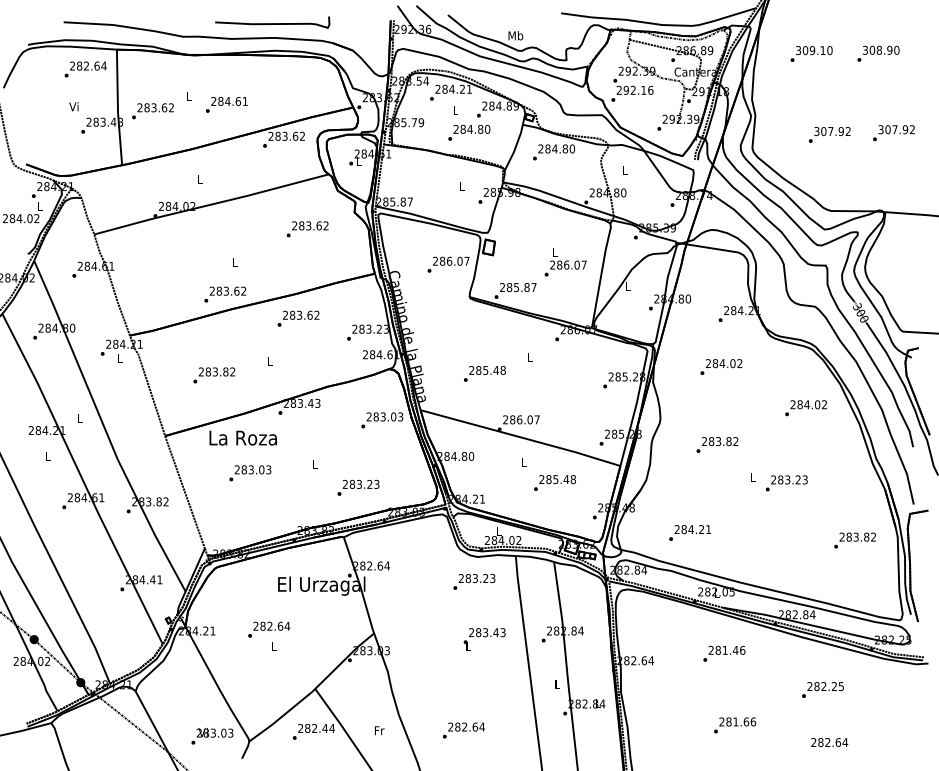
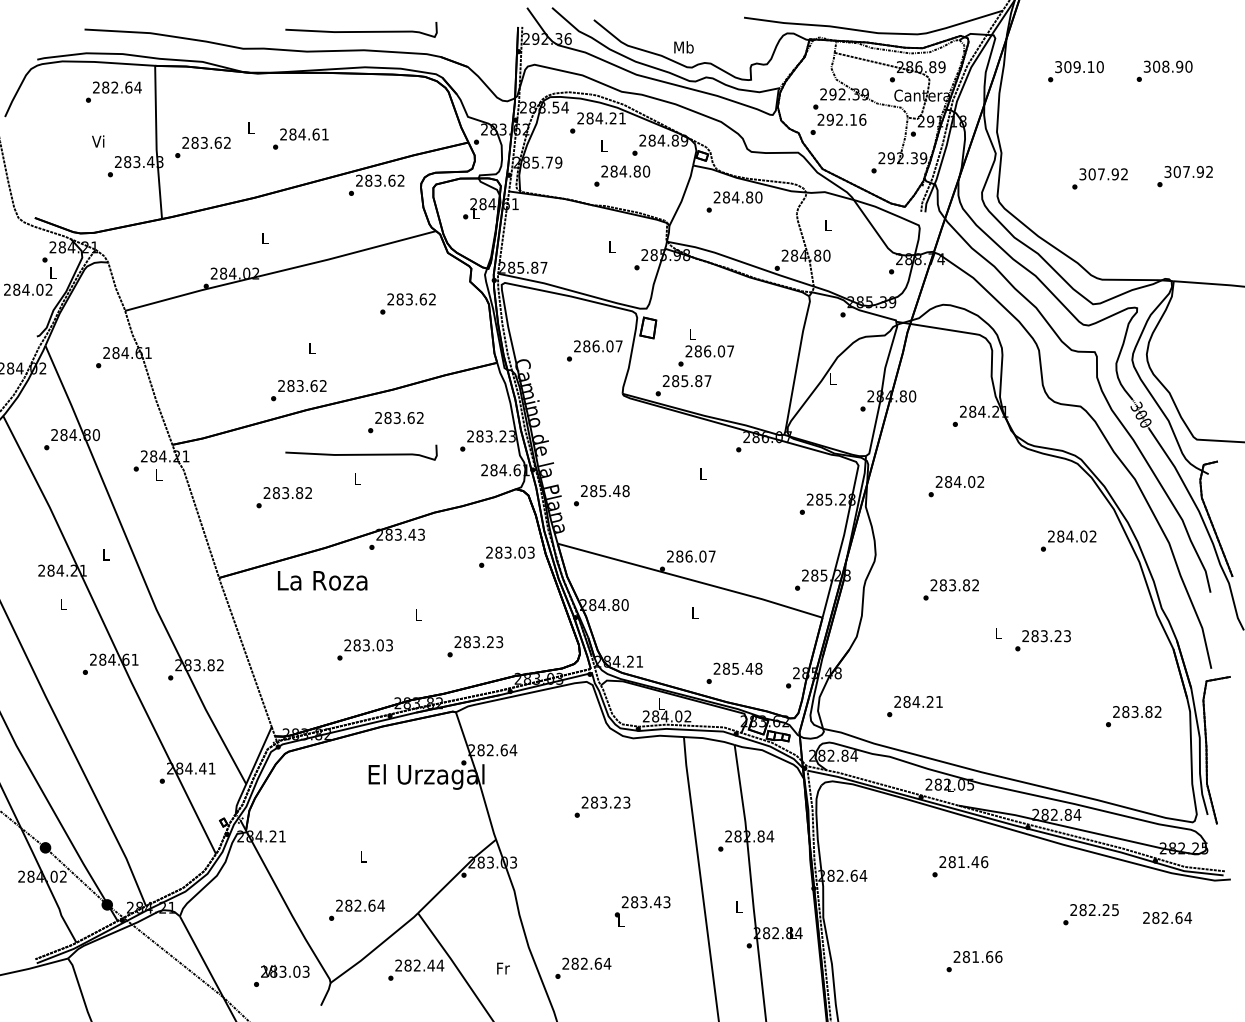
text: (565, 262) -> (706, 347), moved
curve: (272, 342) -> (361, 454), added
text: (484, 373) -> (601, 495), moved
text: (250, 473) -> (365, 650), moved
text: (554, 482) -> (733, 672), moved
text: (474, 581) -> (602, 806), moved
text: (269, 629) -> (357, 909), moved
text: (484, 639) -> (642, 911), moved
text: (463, 730) -> (582, 968), moved
text: (829, 742) -> (1167, 917), moved

